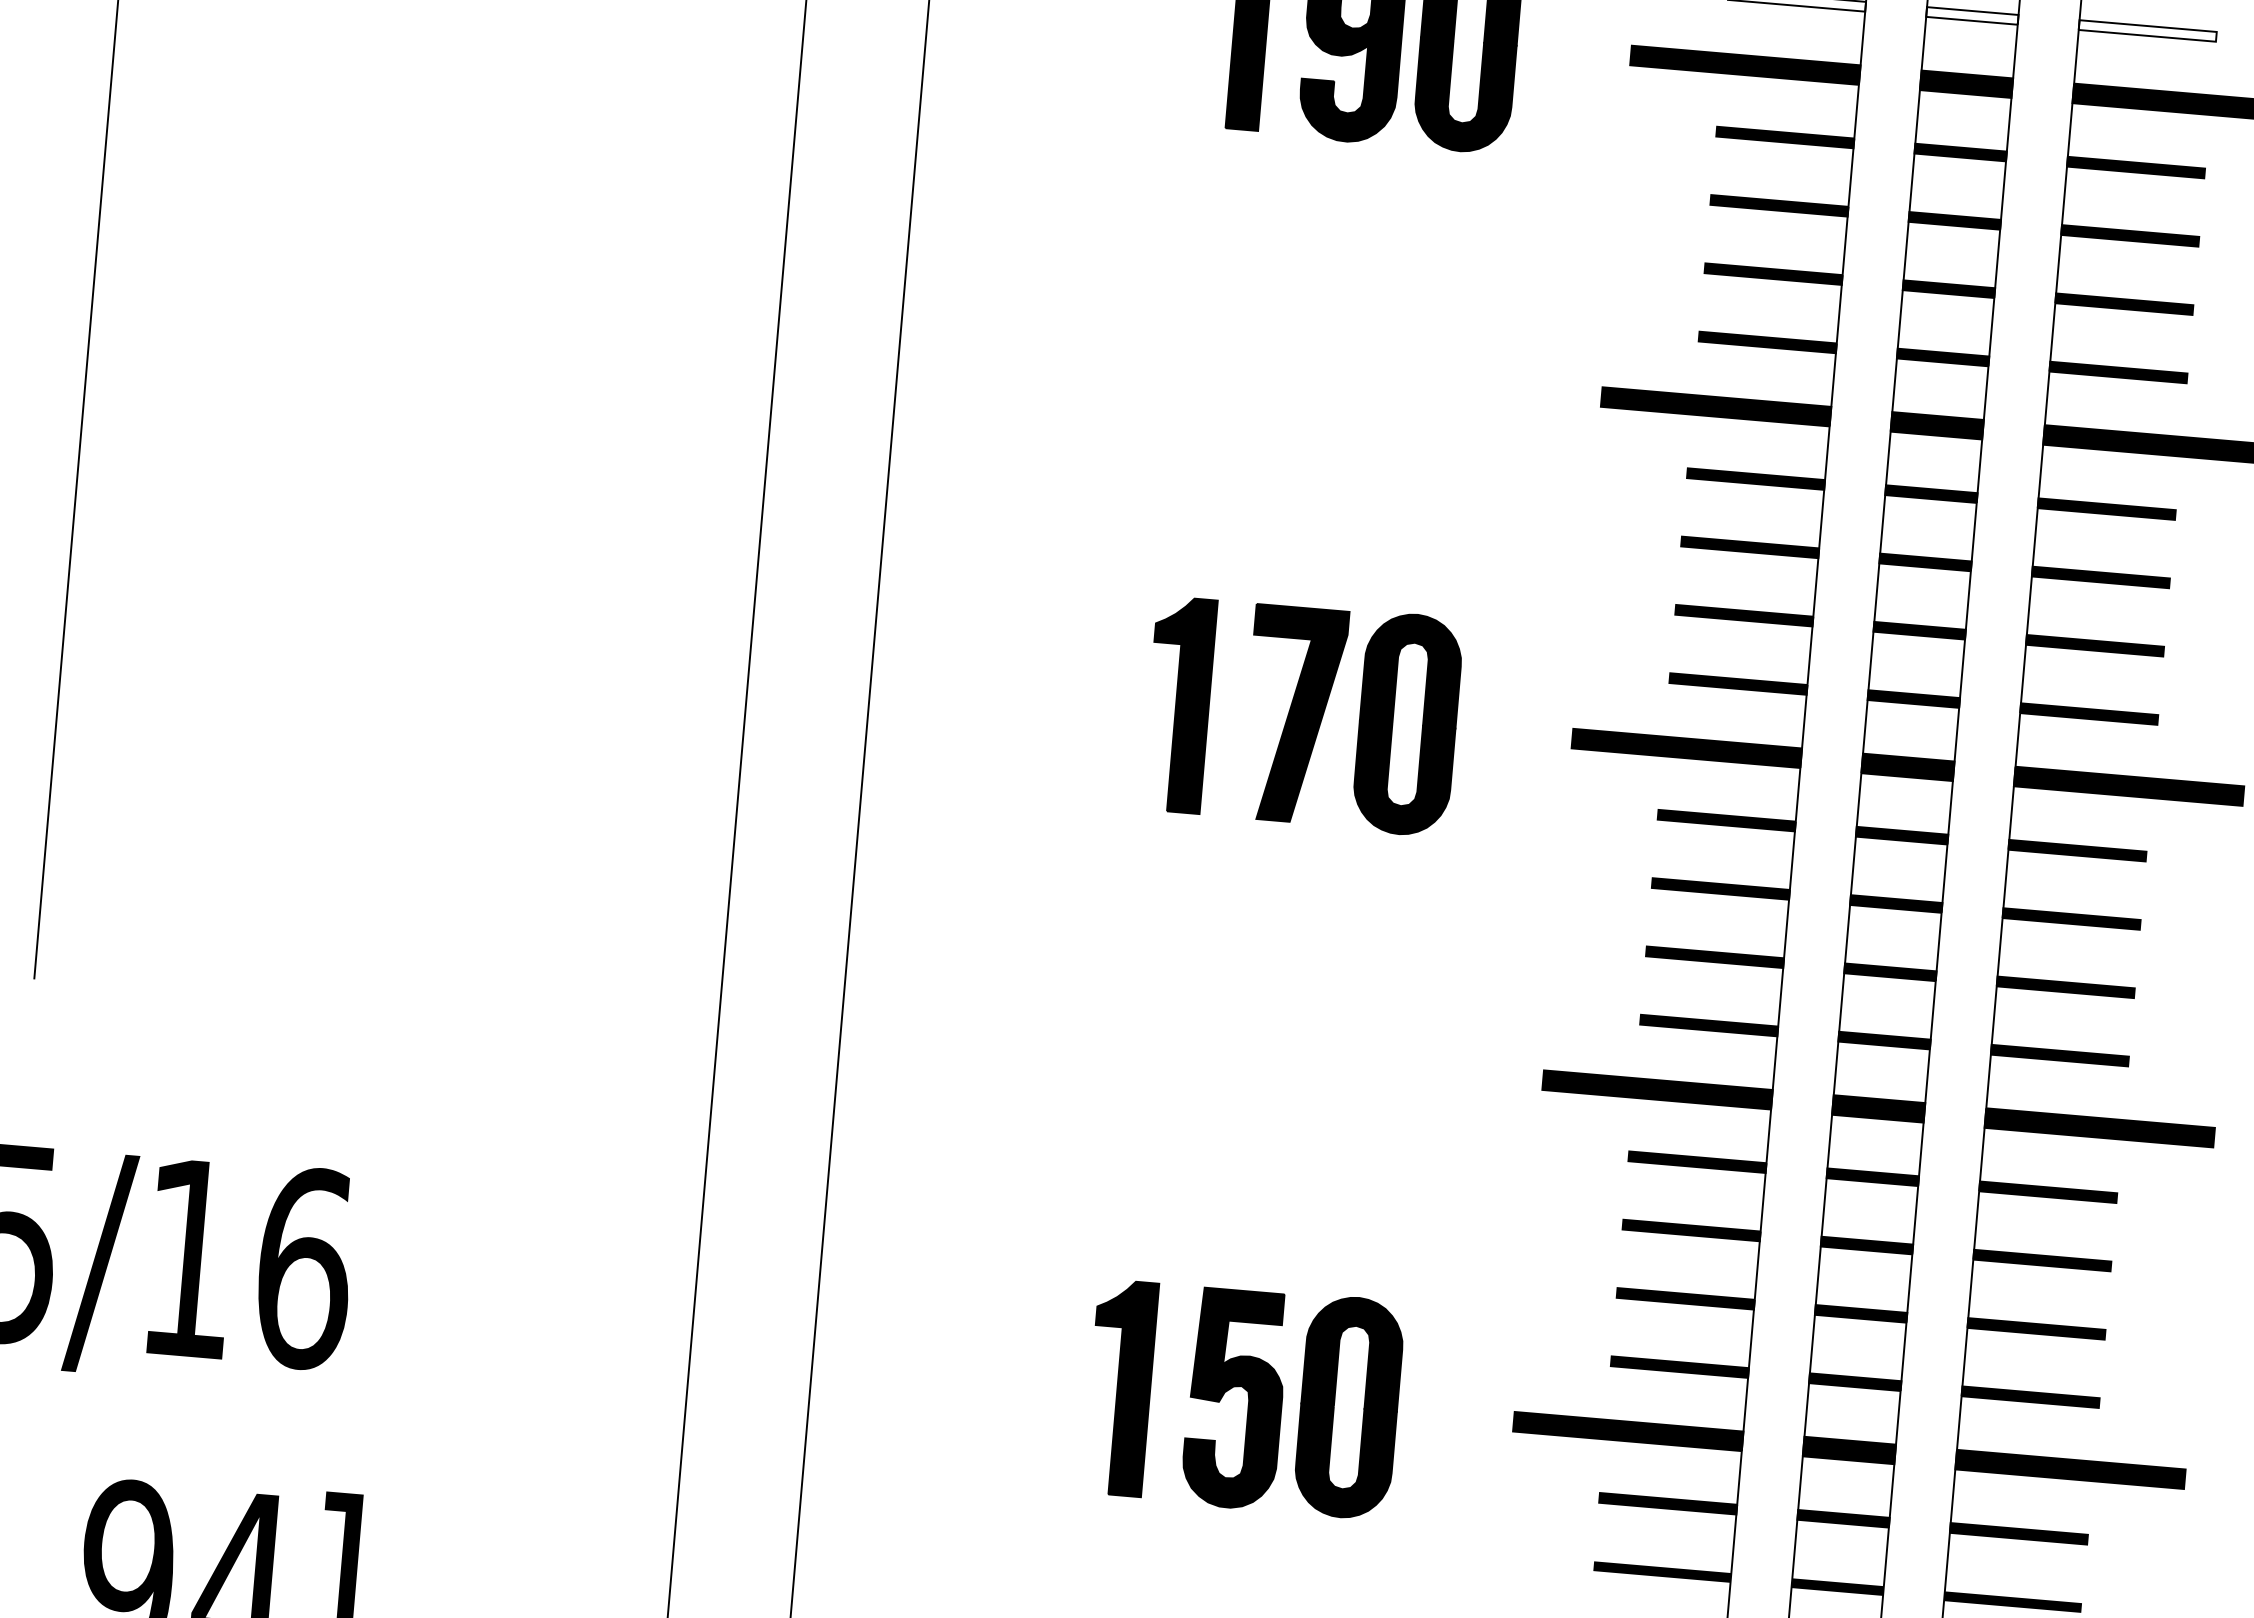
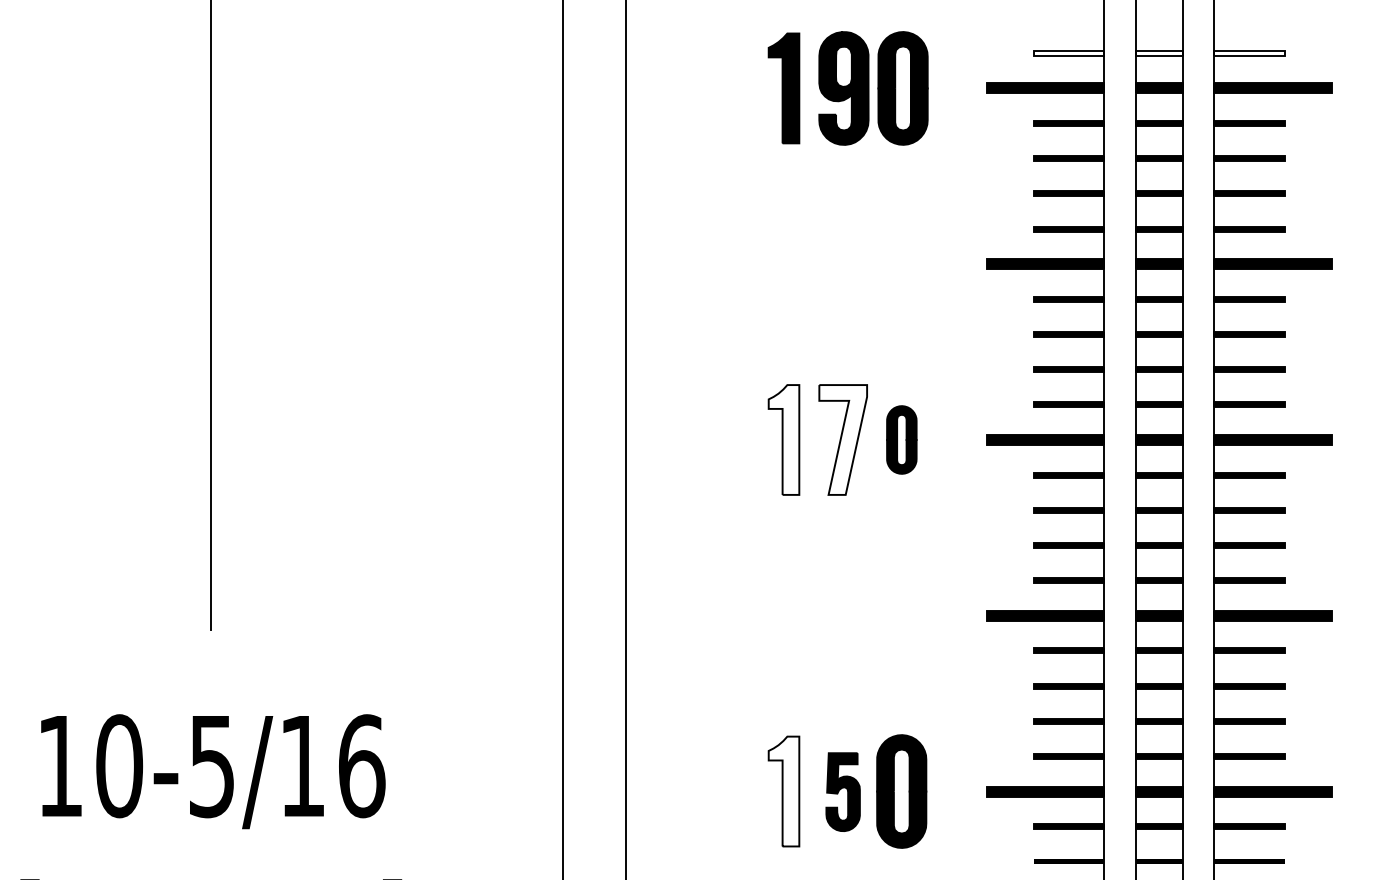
fill: (1178, 703) -> (783, 439), removed
fill: (1294, 713) -> (843, 439), removed
part: (1407, 723) -> (901, 439), size x0.6
fill: (1119, 1387) -> (783, 791), removed
part: (1234, 1397) -> (842, 791), size x0.7

